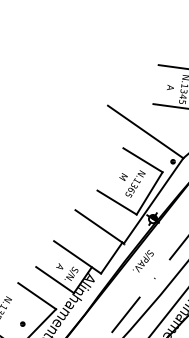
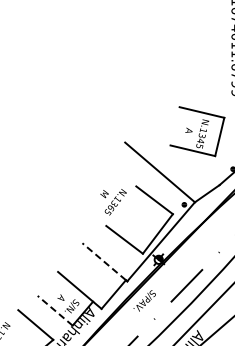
text: (133, 184) -> (113, 202), moved
line: (99, 226) -> (104, 261), solid -> dashed
line: (55, 279) -> (55, 310), solid -> dashed

